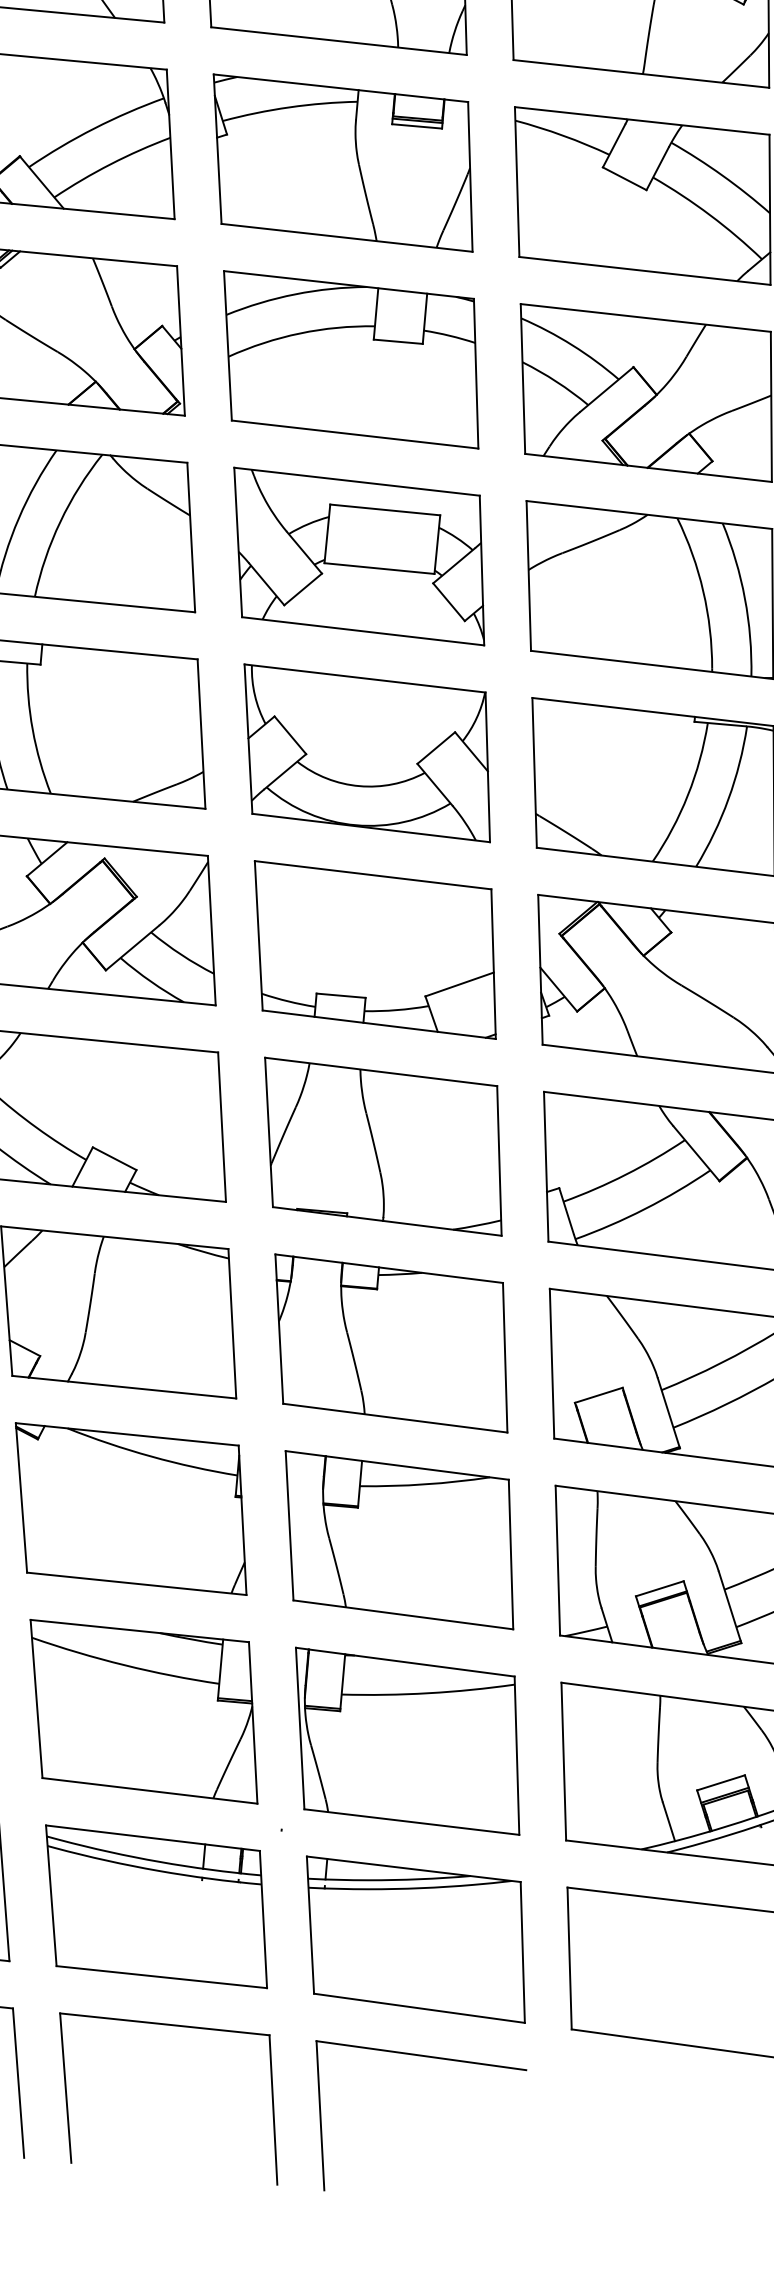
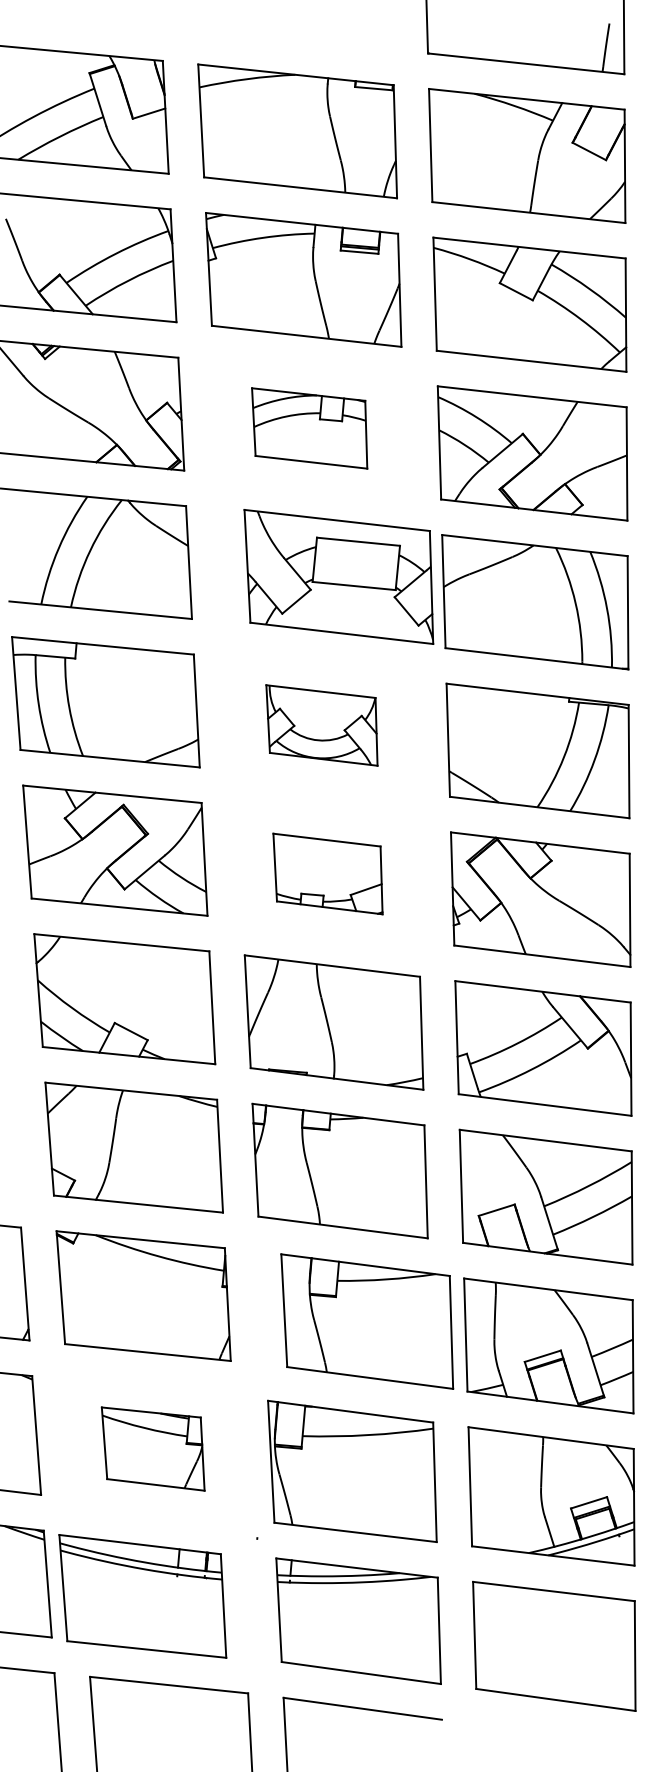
part: (350, 359) -> (309, 428), size x0.6
part: (358, 555) -> (338, 576), moved
part: (366, 753) -> (321, 725), size x0.6
part: (374, 949) -> (327, 873), size x0.6
part: (399, 1540) -> (367, 1321), moved
part: (142, 1710) -> (152, 1448), size x0.6
part: (156, 1906) -> (142, 1596), moved

